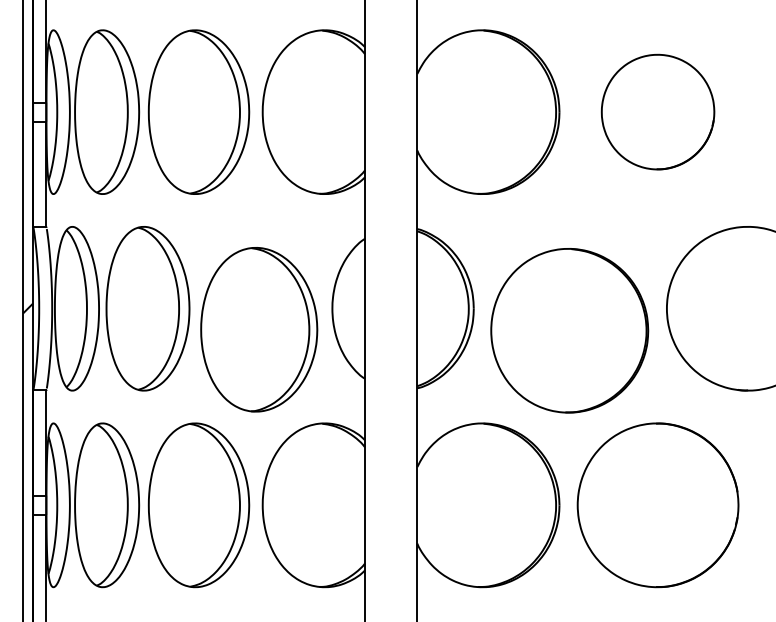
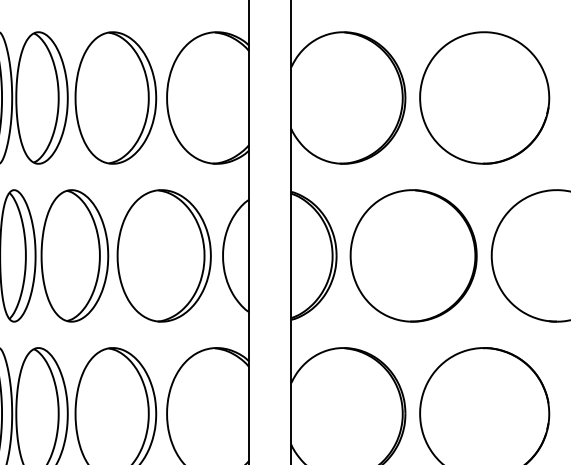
part: (657, 111) -> (484, 97), size x1.43
part: (259, 329) -> (164, 255), moved
part: (569, 330) -> (413, 255), moved

